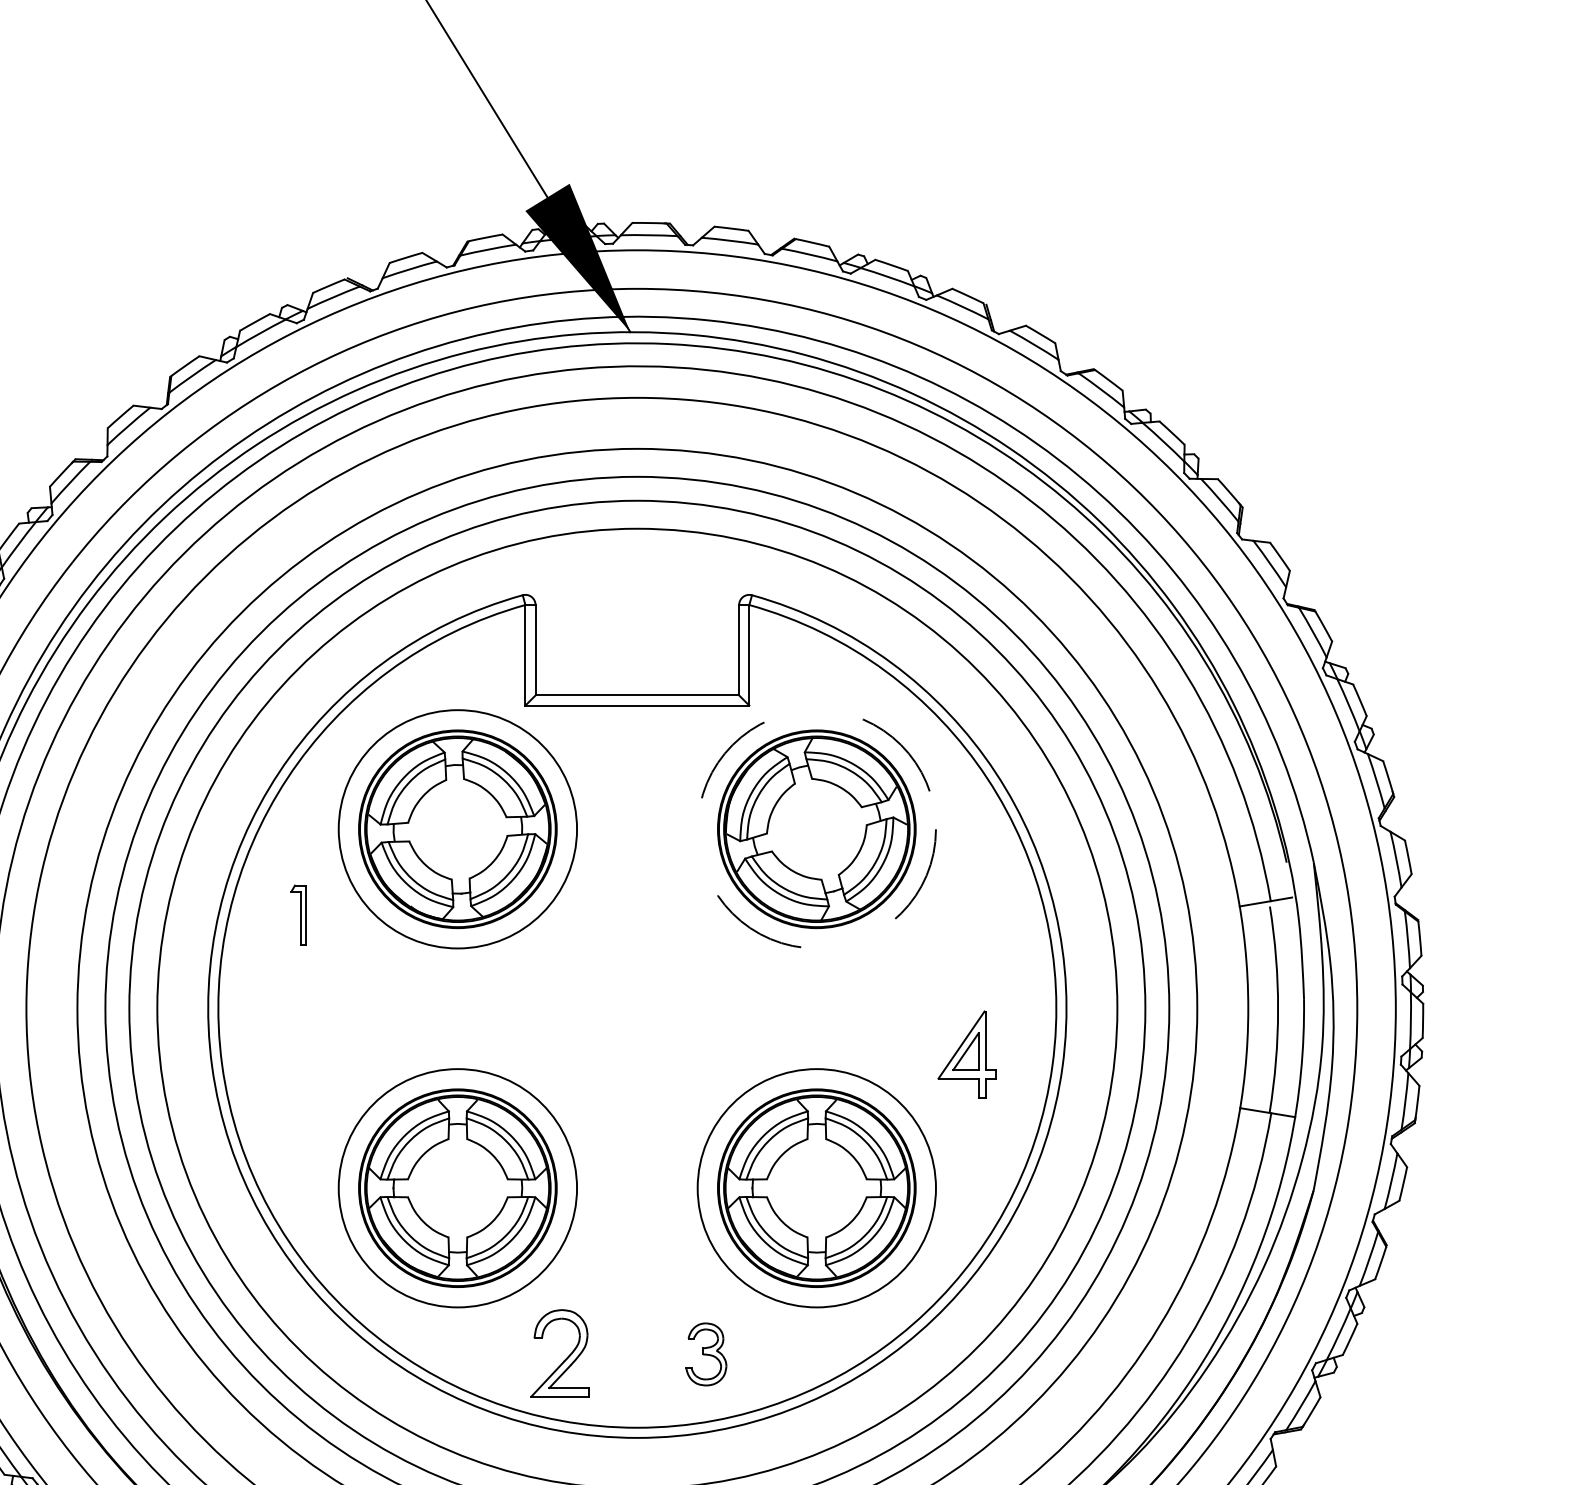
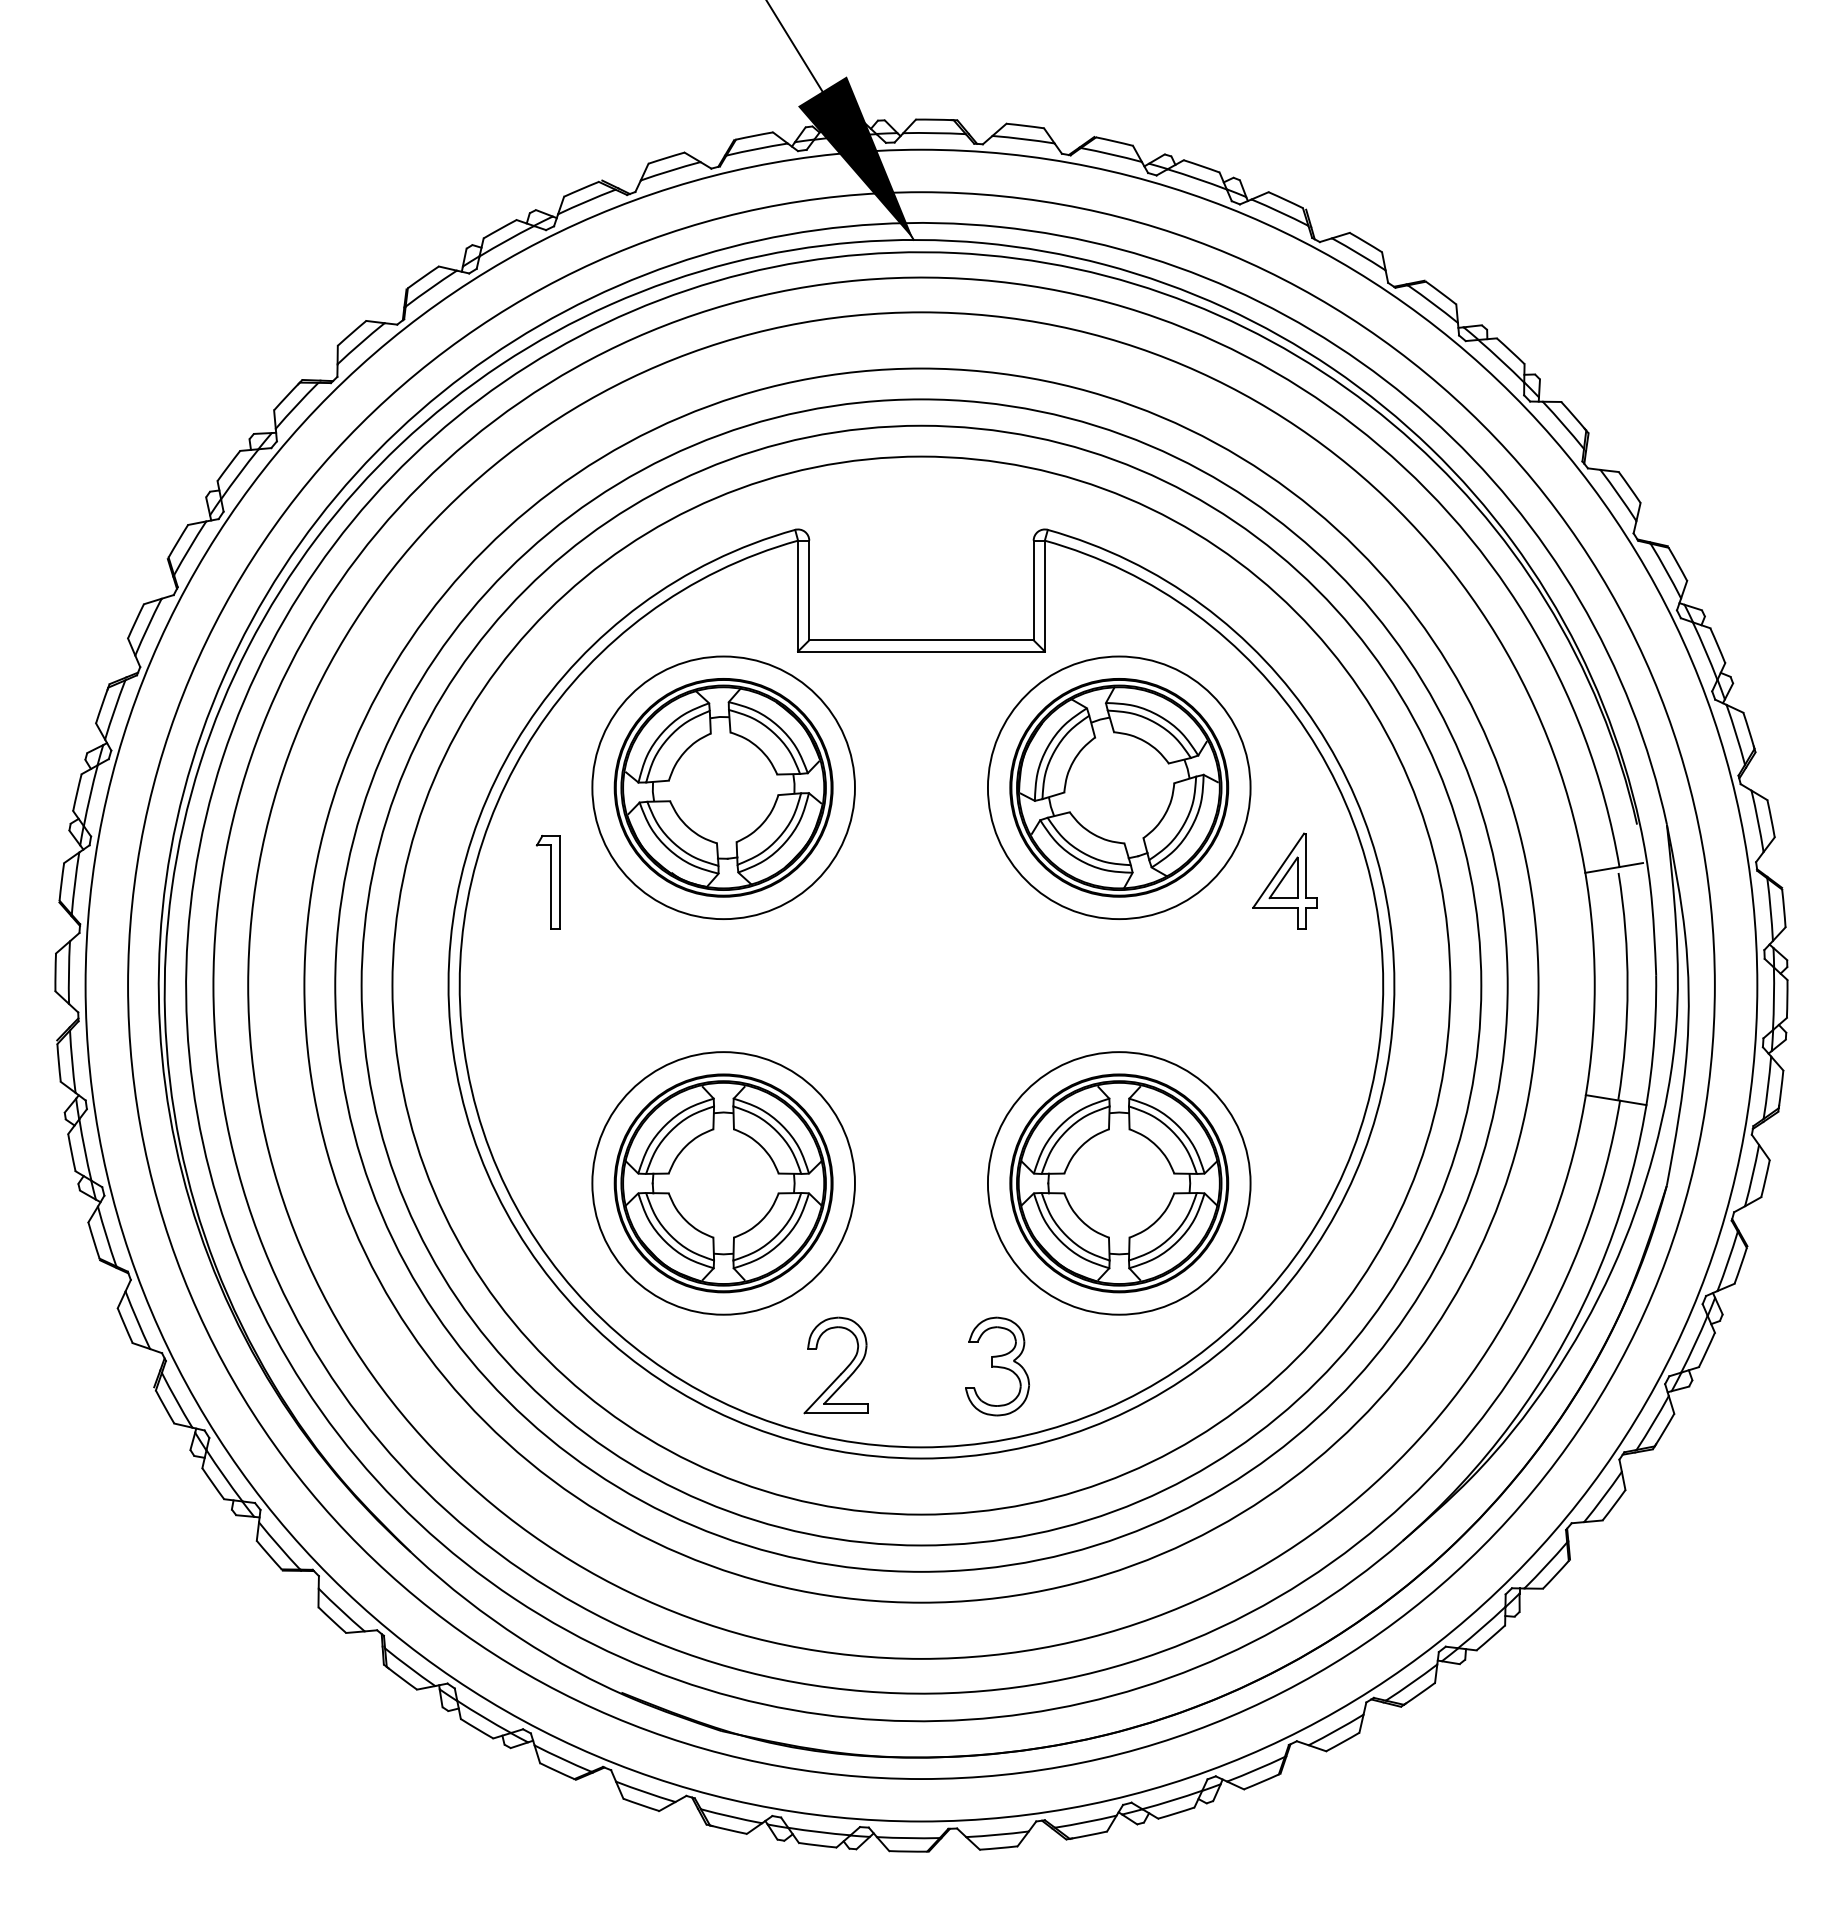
circle: (816, 829) -> (1118, 787), dashed -> solid
part: (298, 915) -> (547, 882), size x1.43
part: (966, 1054) -> (1284, 880), moved
part: (706, 1354) -> (997, 1366), size x1.43

